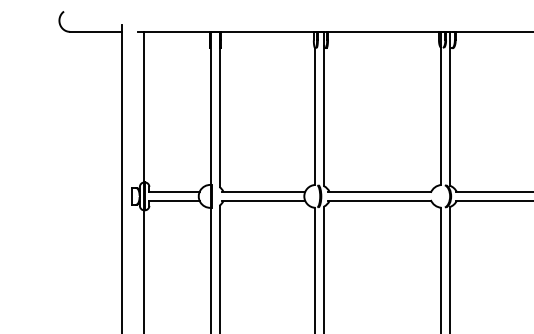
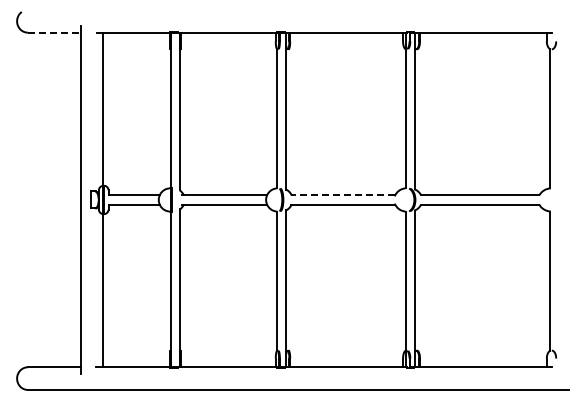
line: (96, 31) -> (54, 32), solid -> dashed
line: (379, 191) -> (342, 195), solid -> dashed

